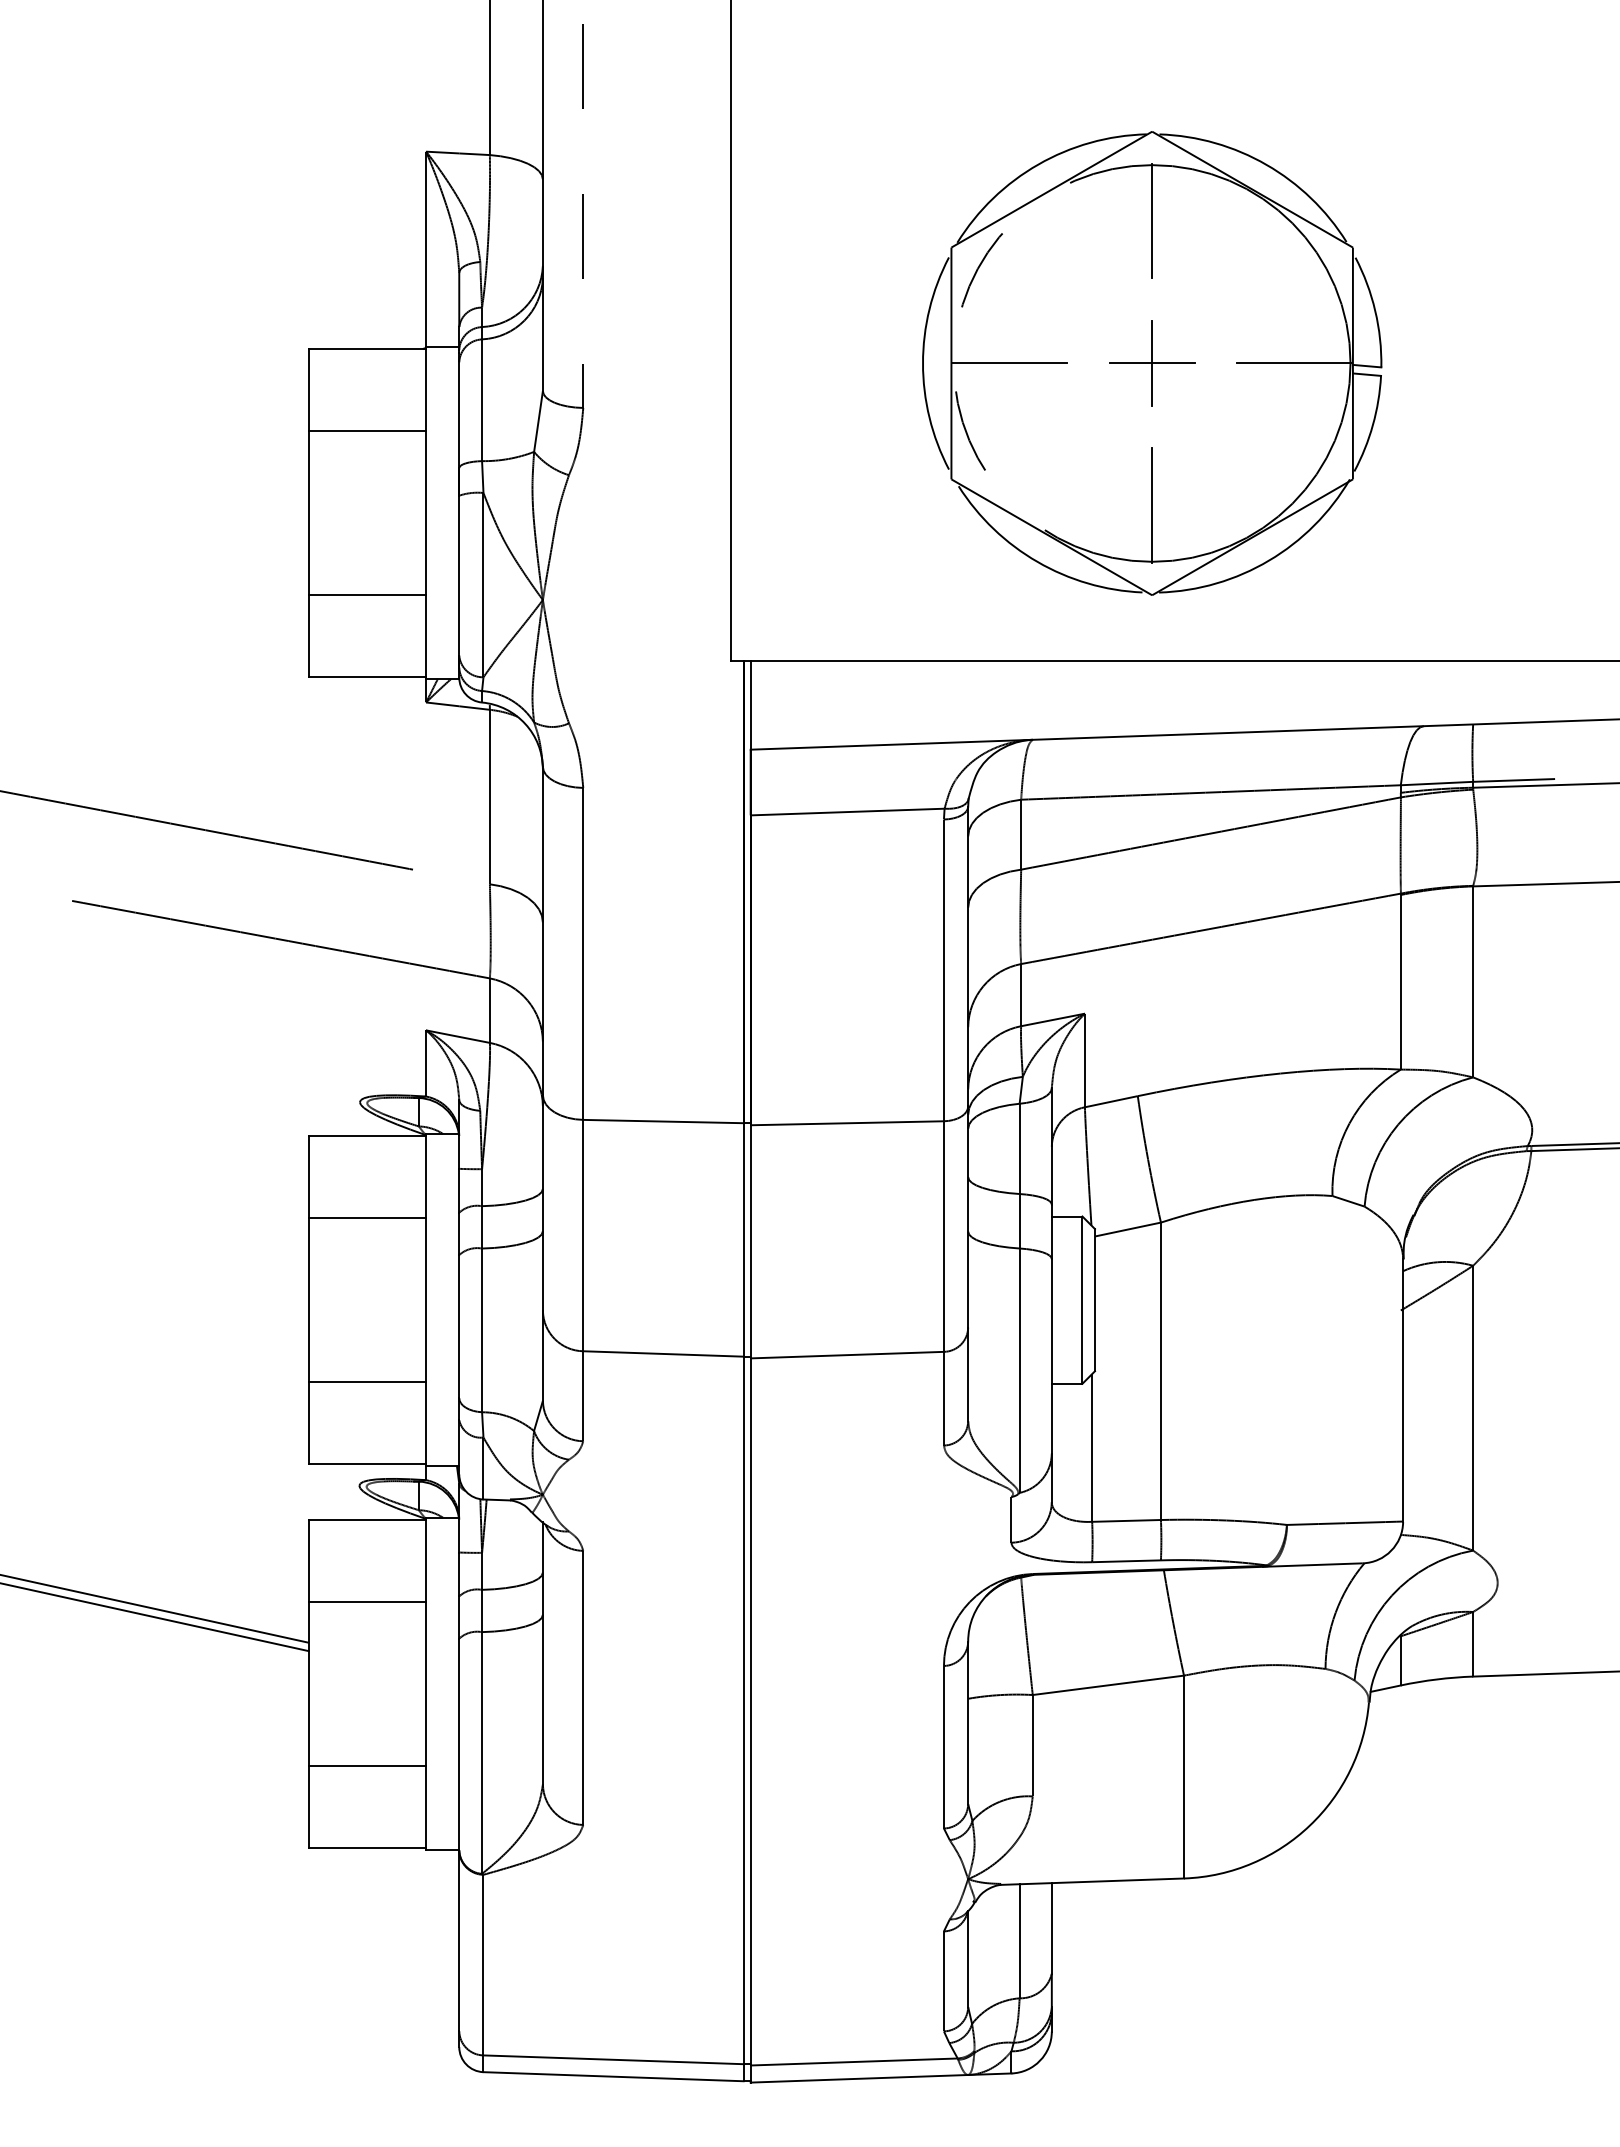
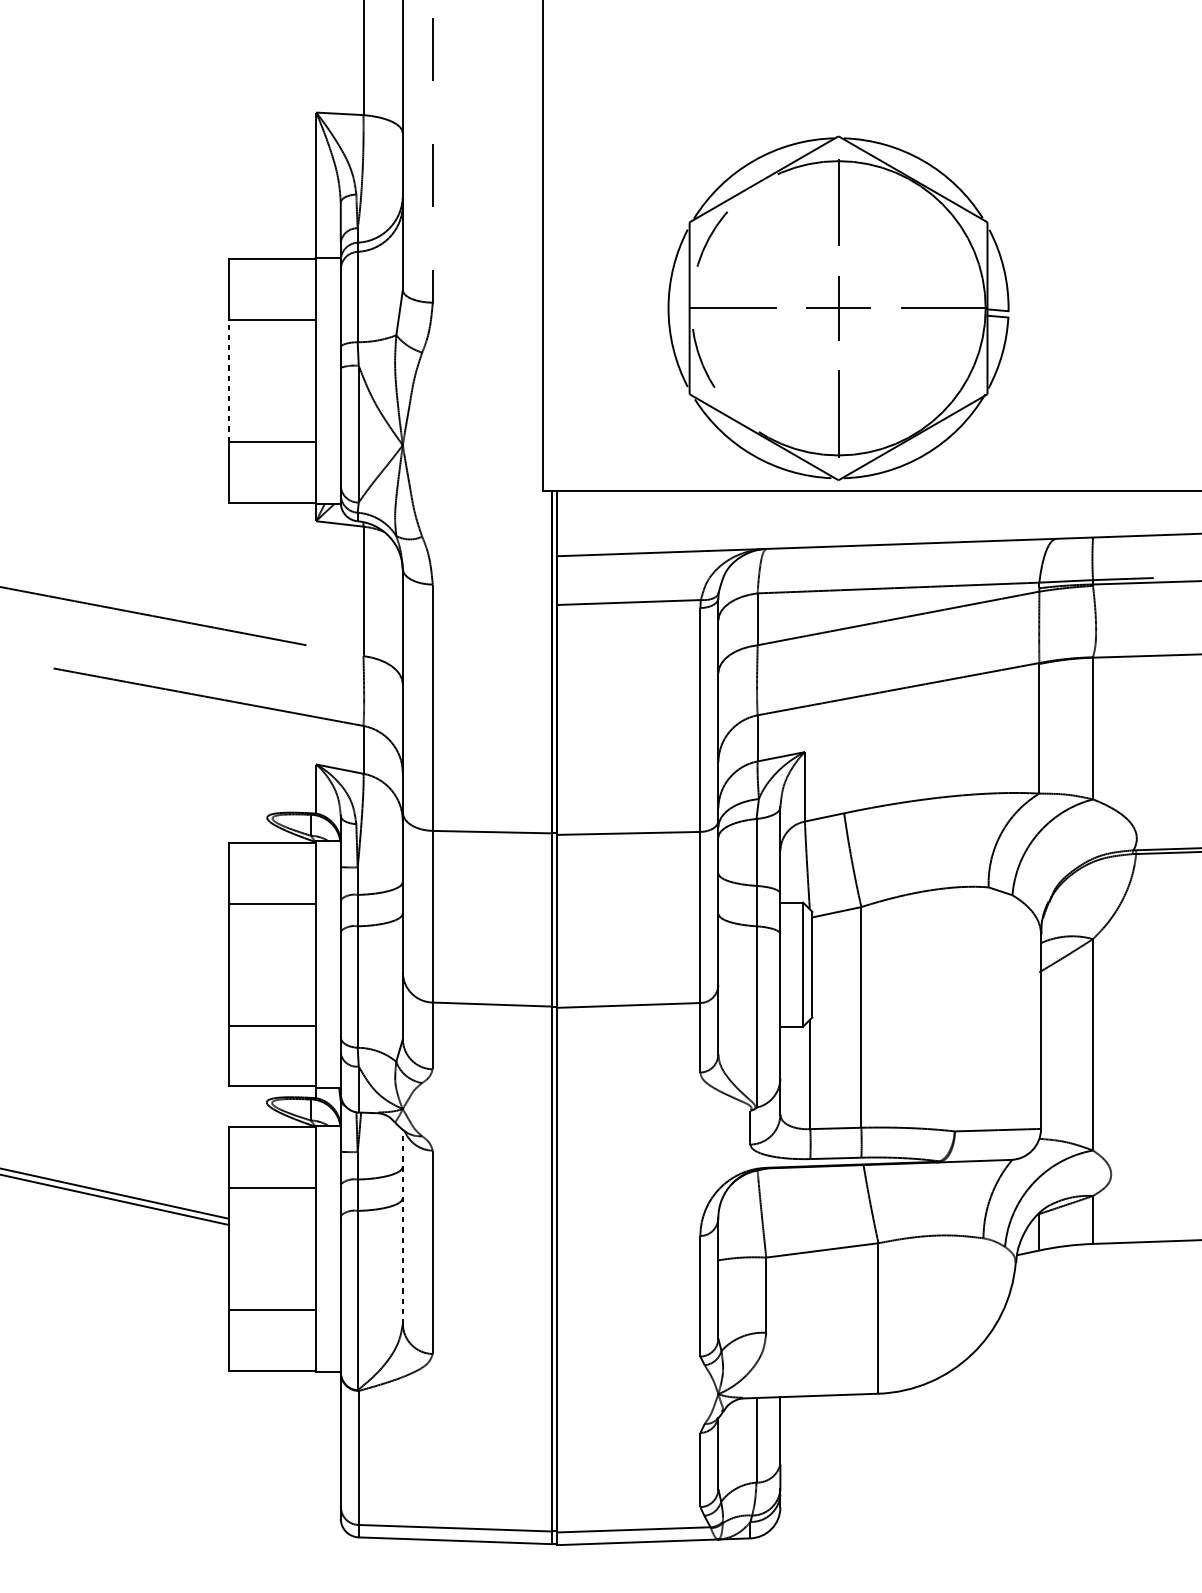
part: (1152, 363) -> (838, 308), moved
line: (308, 512) -> (228, 380), solid -> dashed
line: (542, 1653) -> (402, 1226), solid -> dashed

